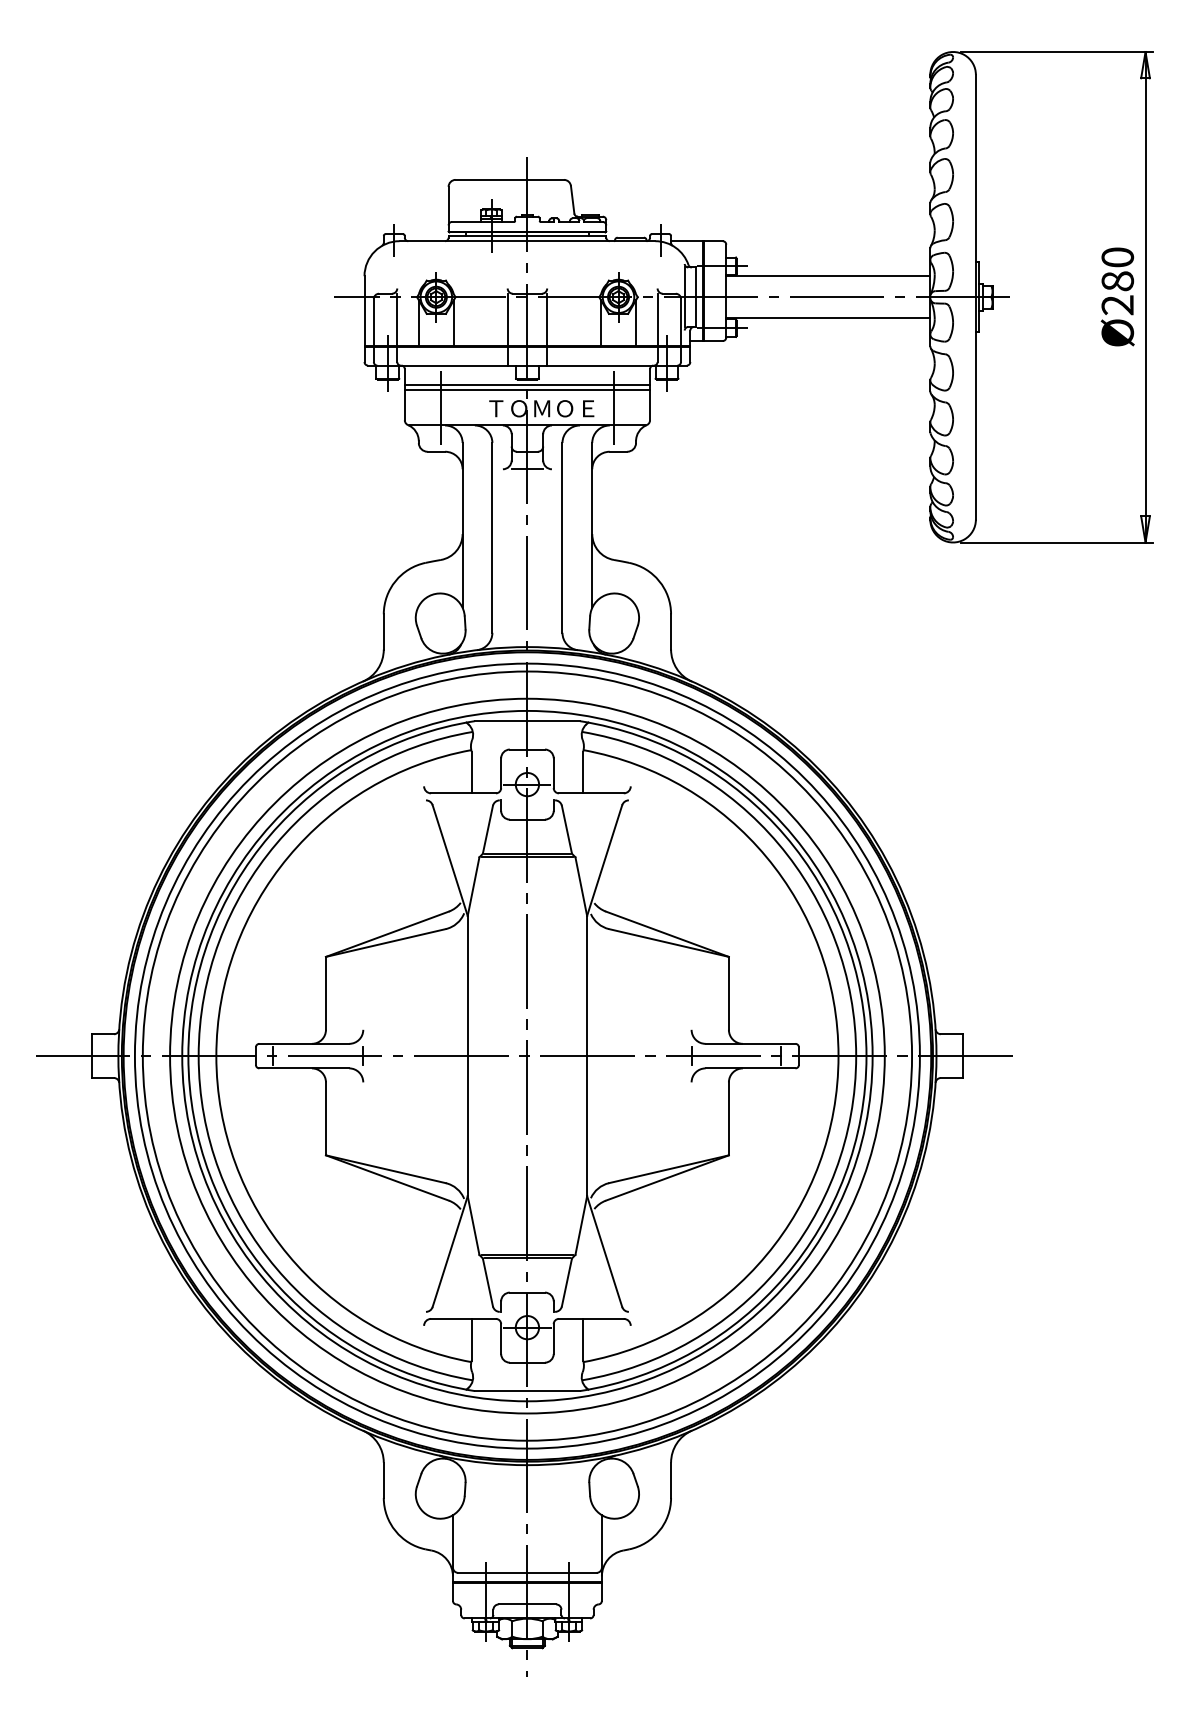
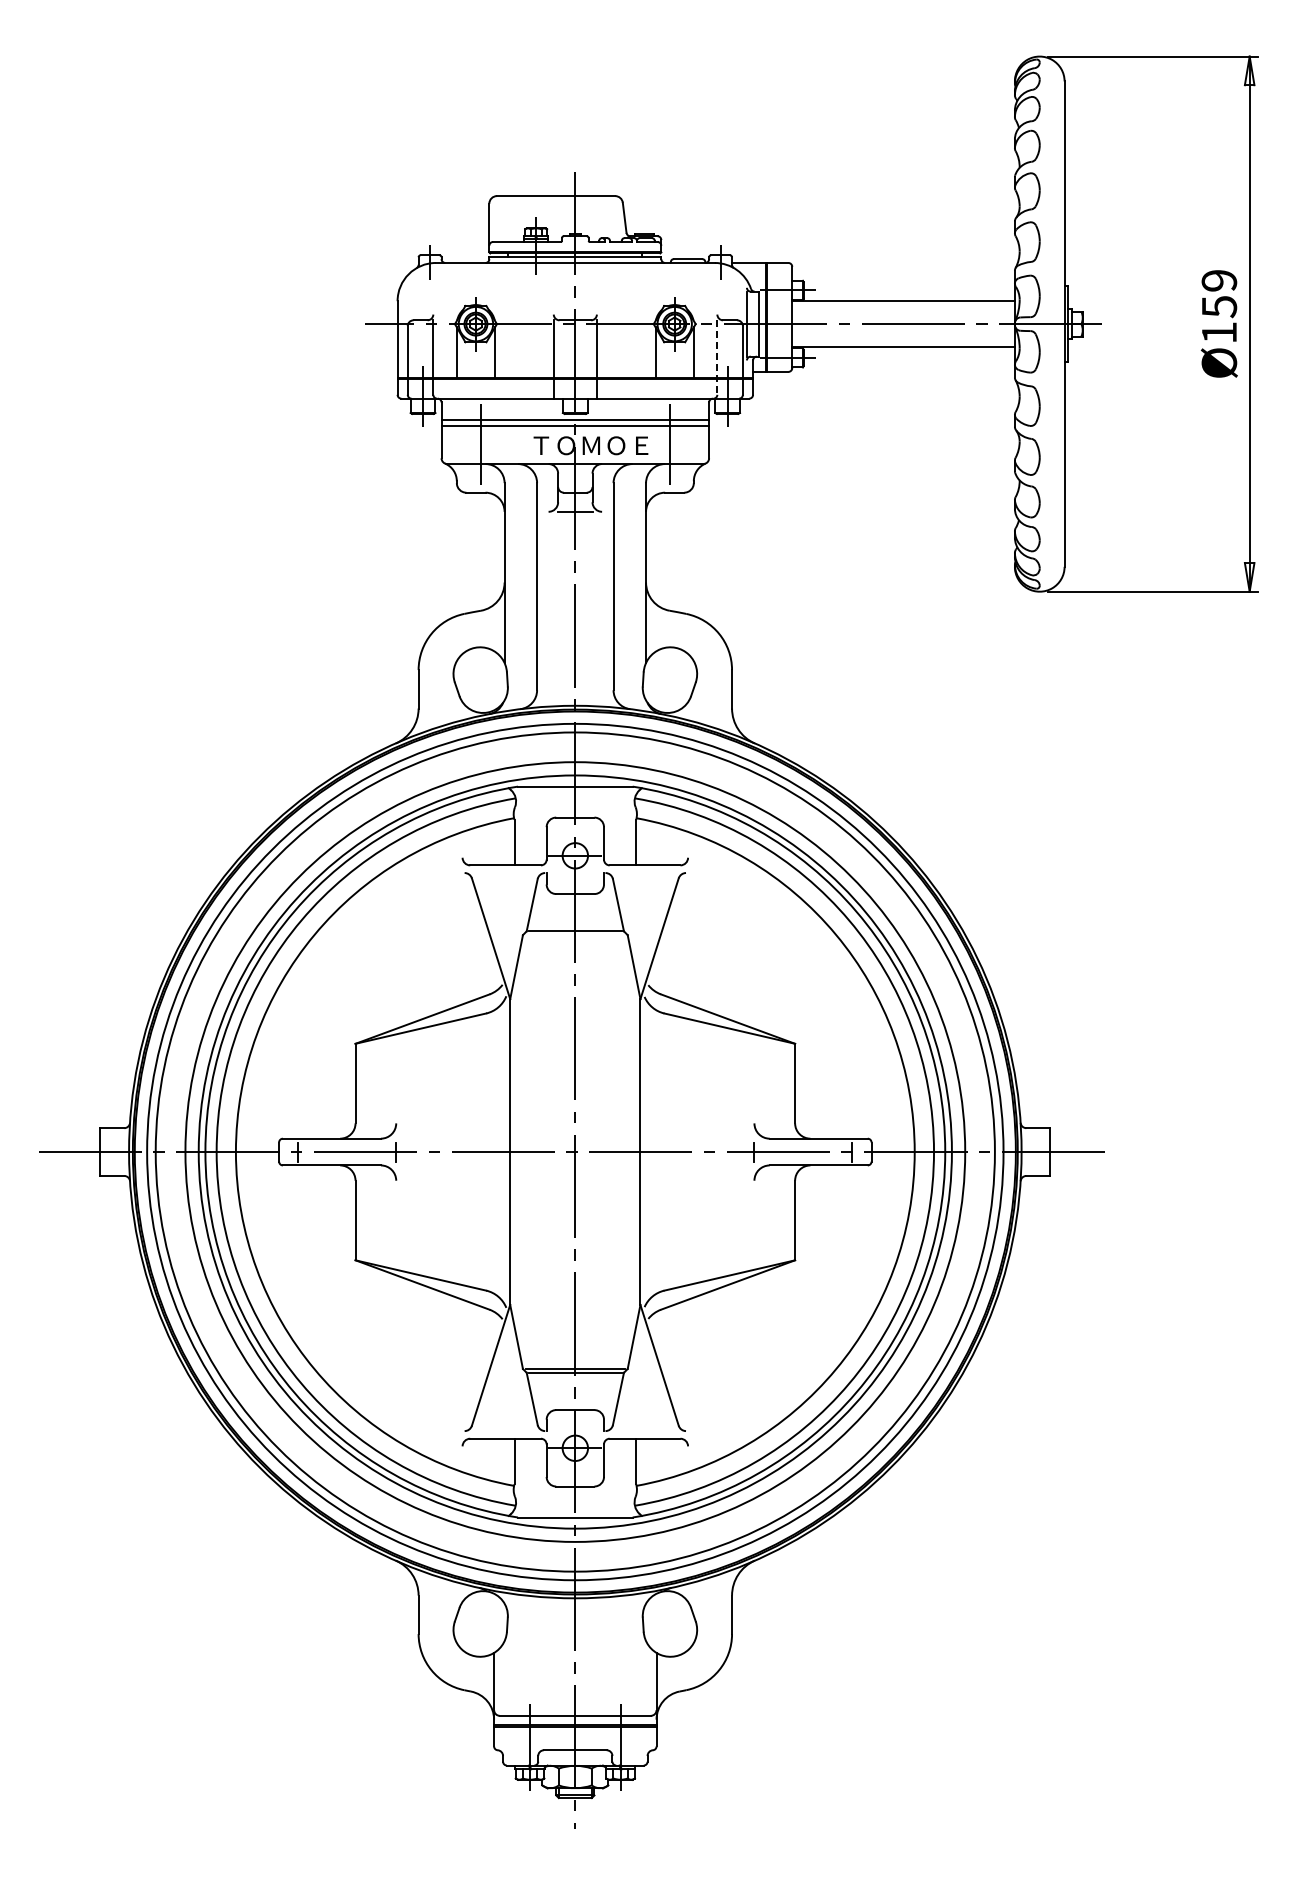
text: (1117, 281) -> (1219, 306), Ø280 -> Ø159
line: (657, 328) -> (717, 358), solid -> dashed
line: (526, 857) -> (574, 935), removed

